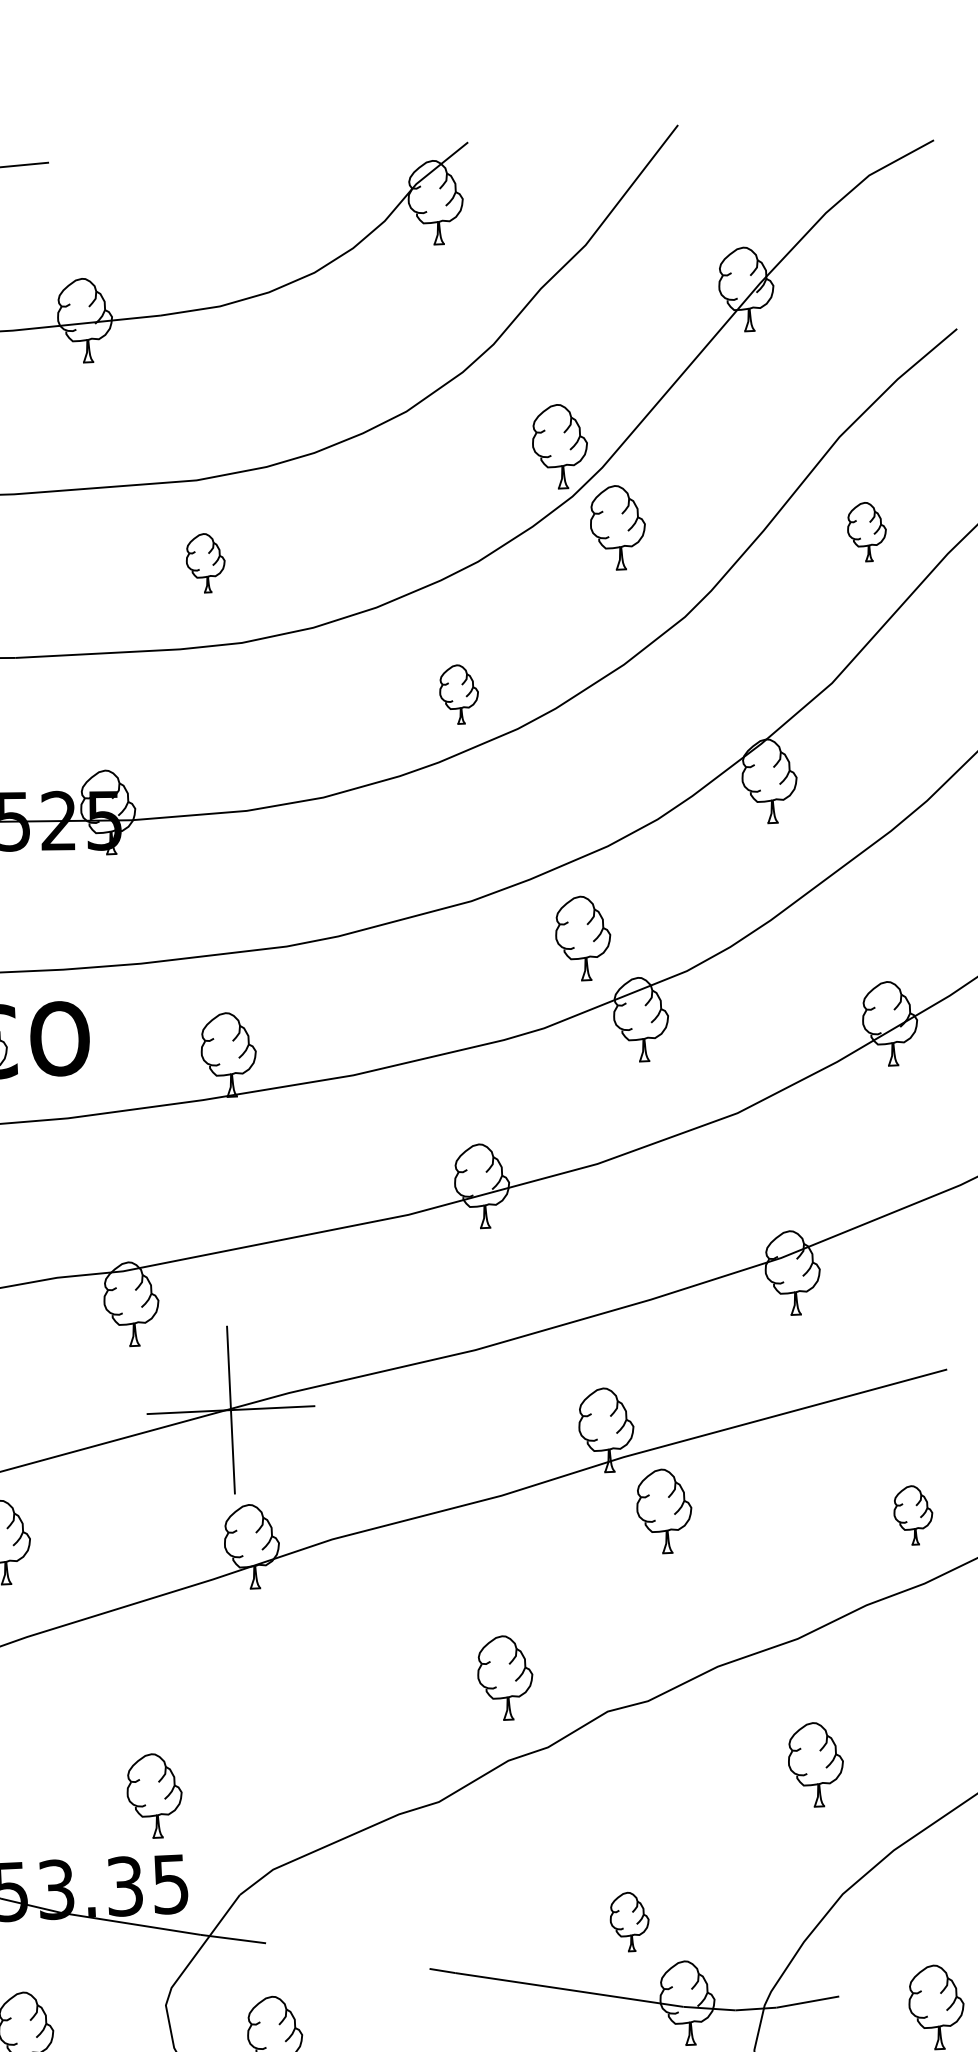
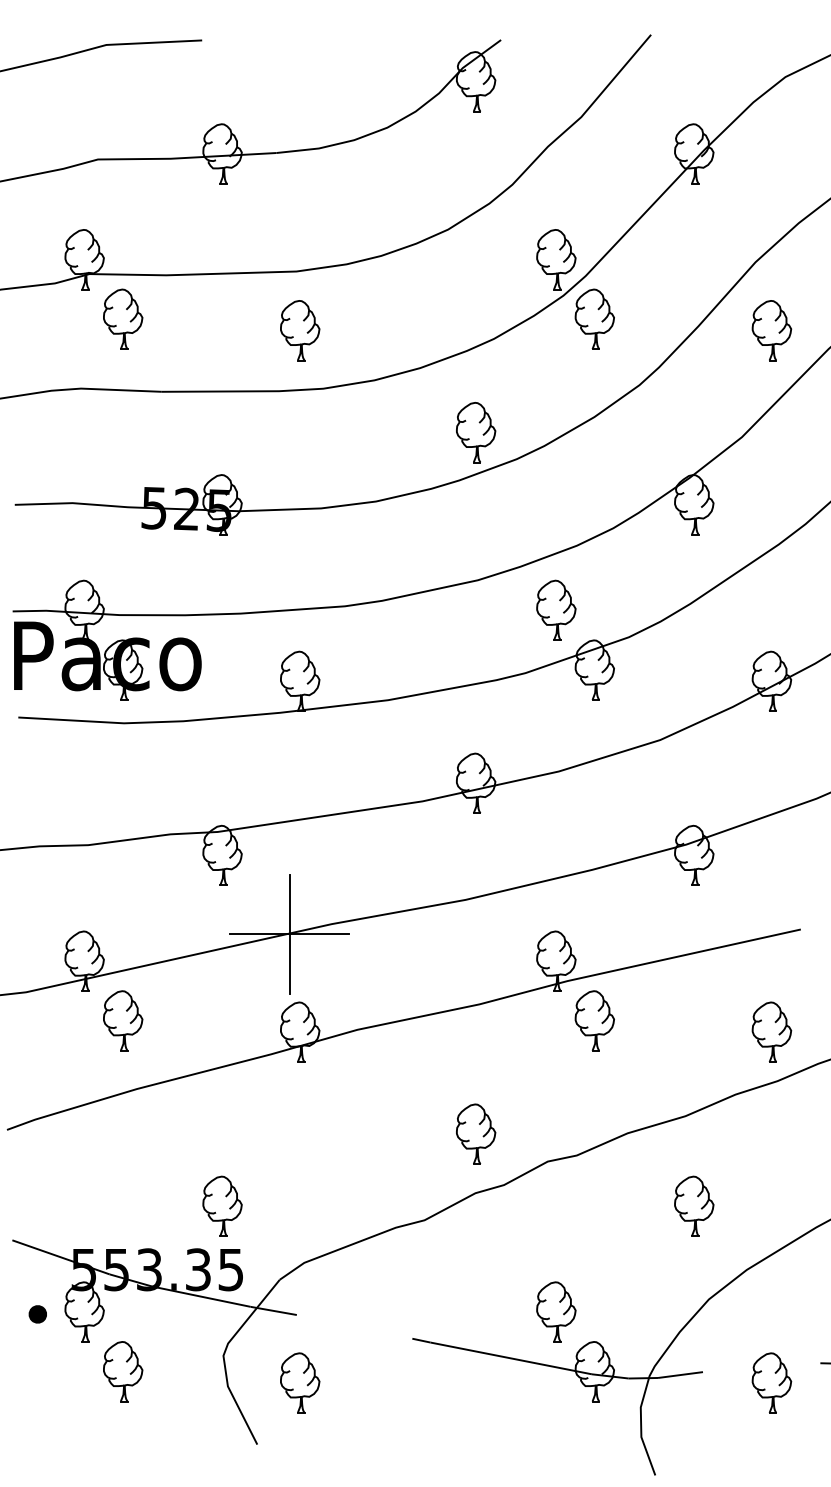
part: (866, 531) -> (771, 330), size x1.43
part: (206, 562) -> (300, 330), size x1.43
part: (459, 694) -> (476, 432), size x1.43
part: (912, 1514) -> (771, 1031), size x1.43
part: (629, 1921) -> (556, 1311), size x1.43

